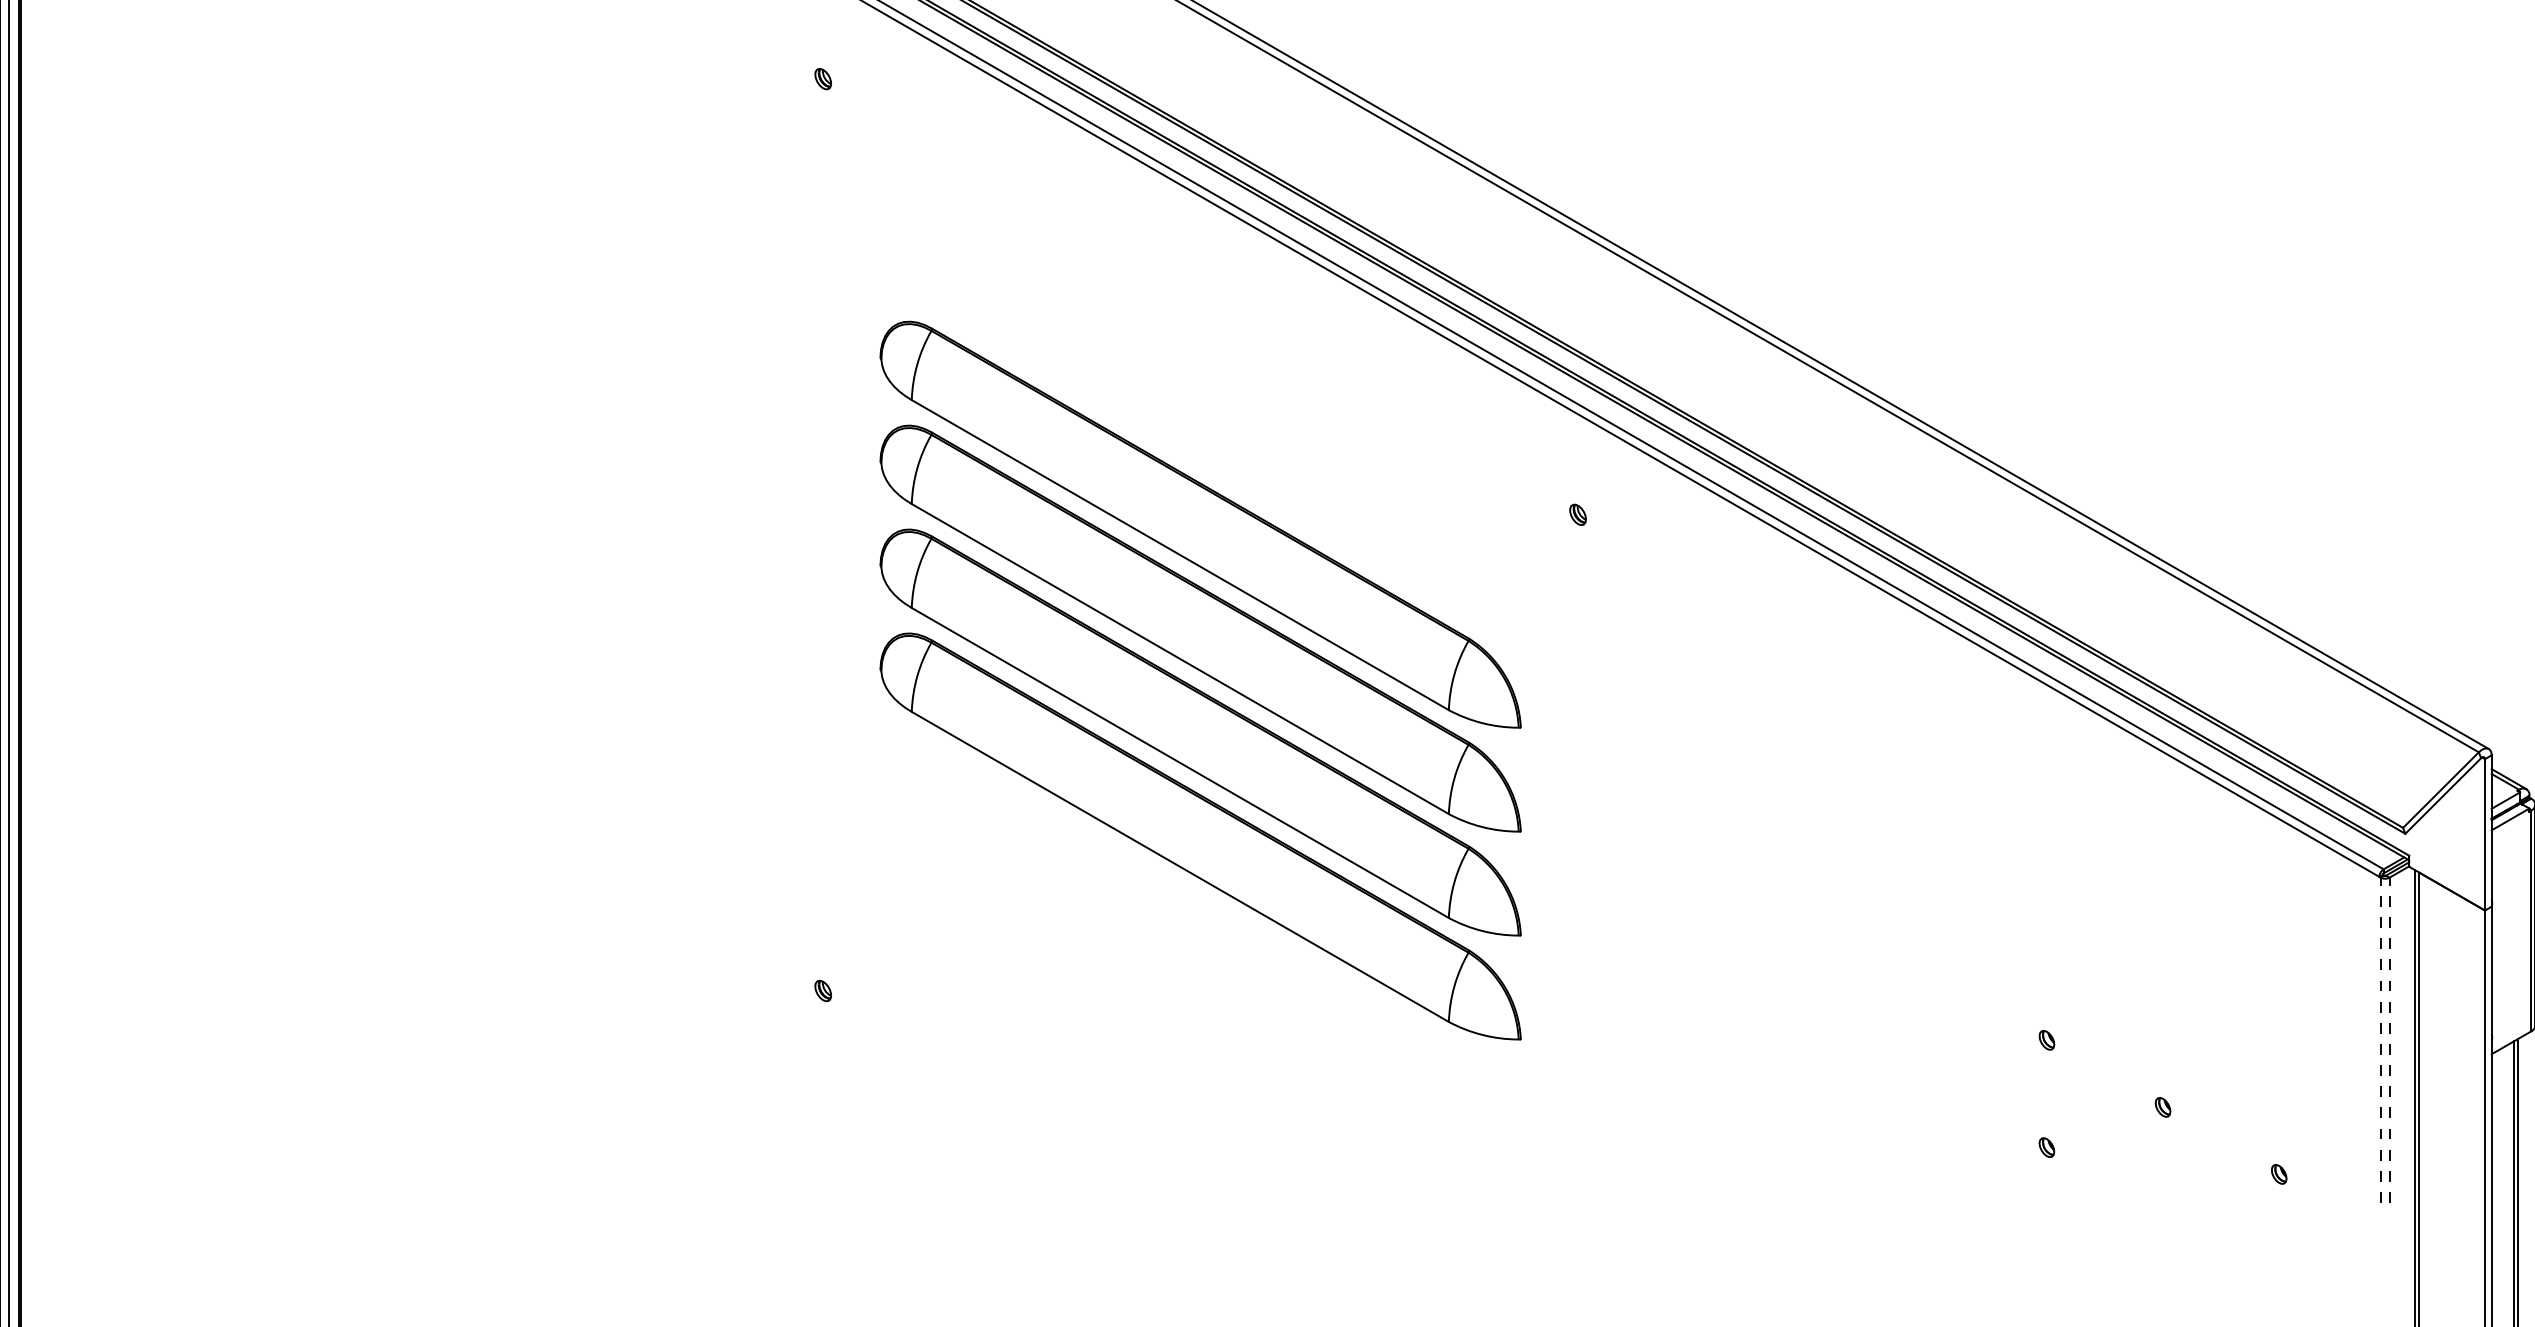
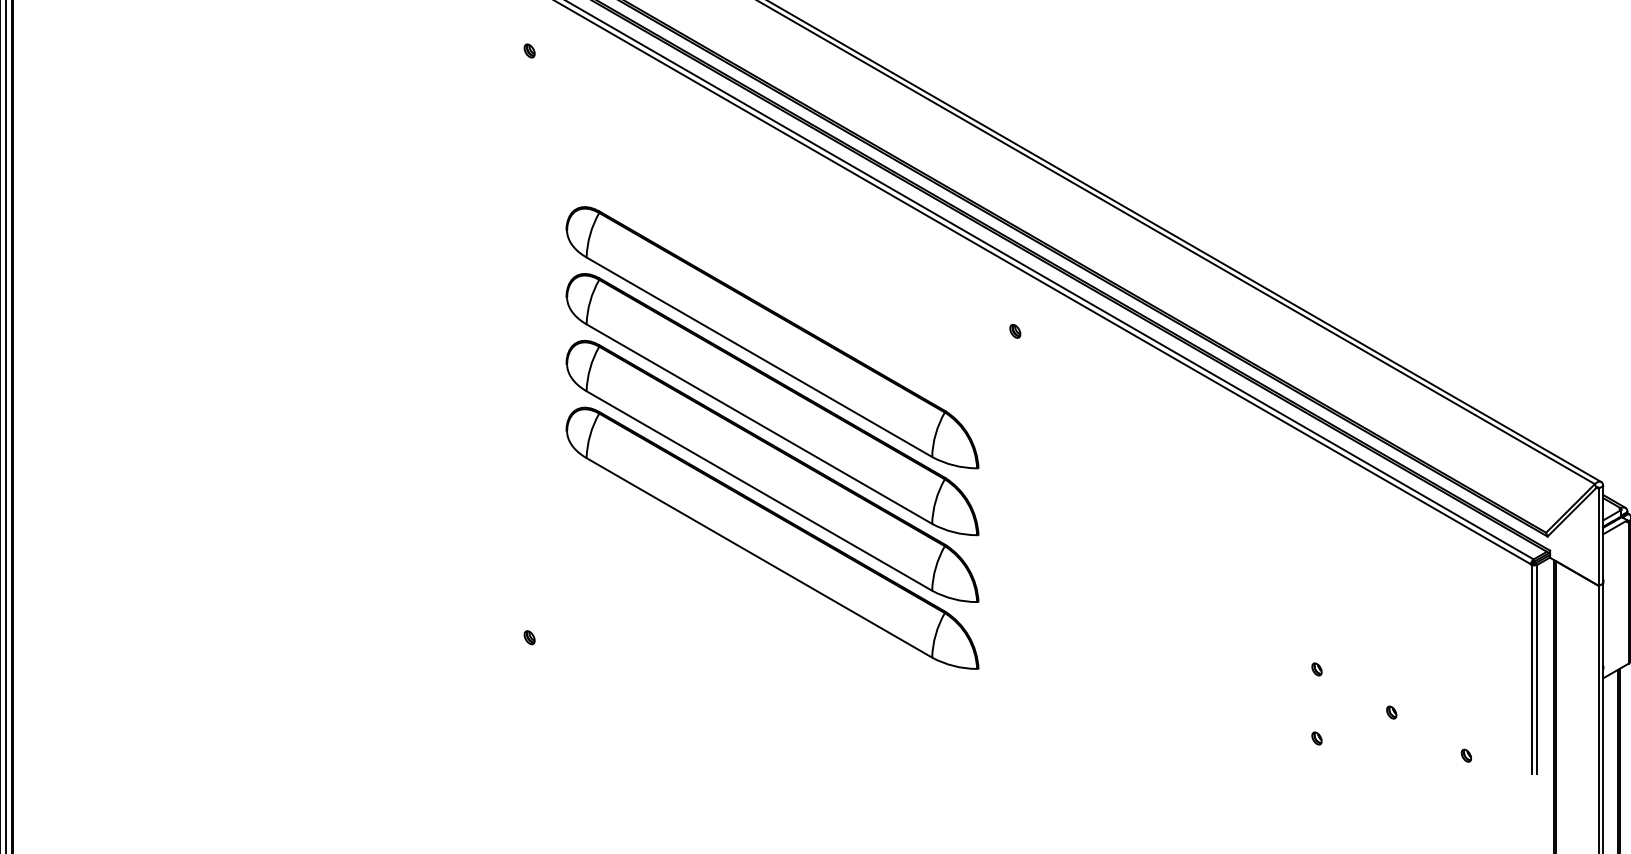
line: (2380, 1040) -> (1531, 669), dashed -> solid
line: (2389, 1040) -> (1537, 669), dashed -> solid

